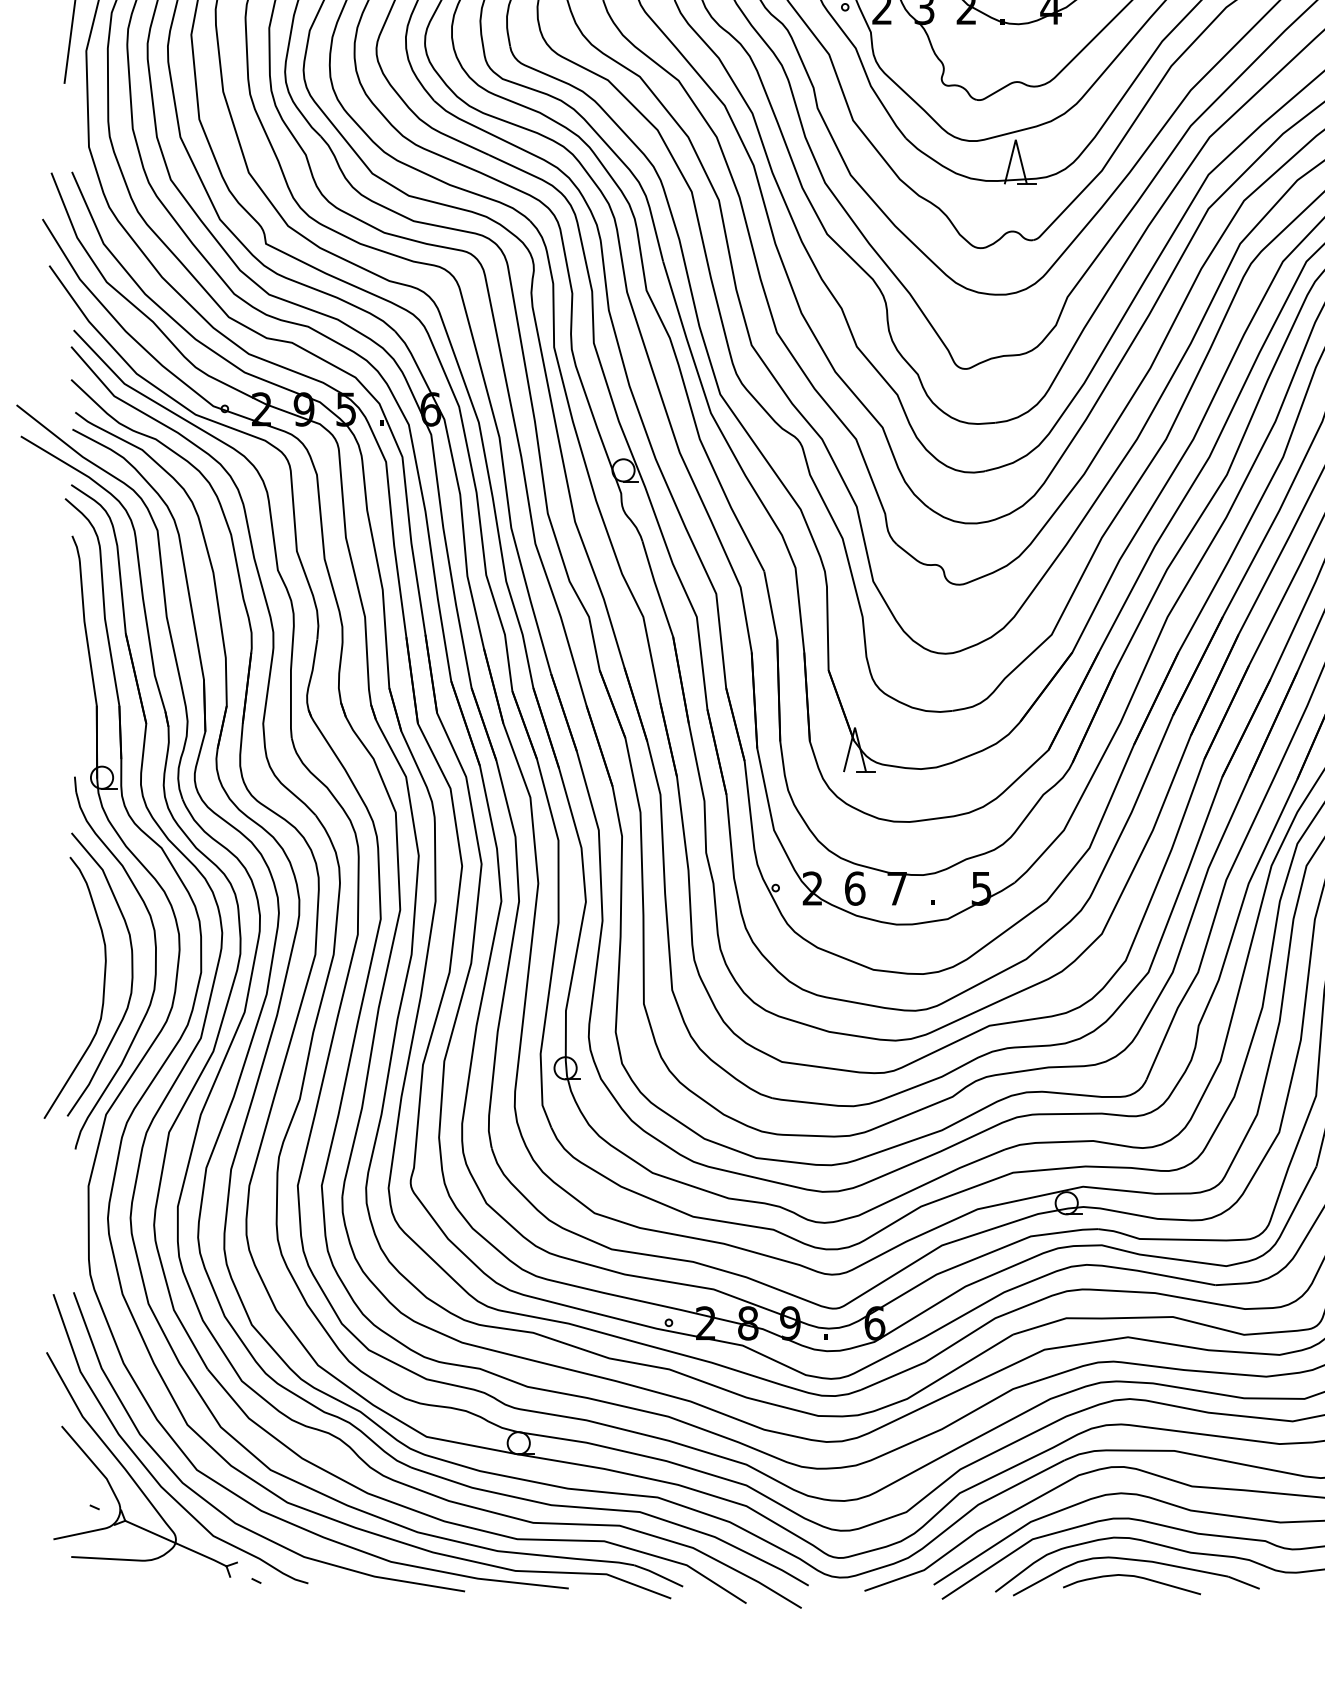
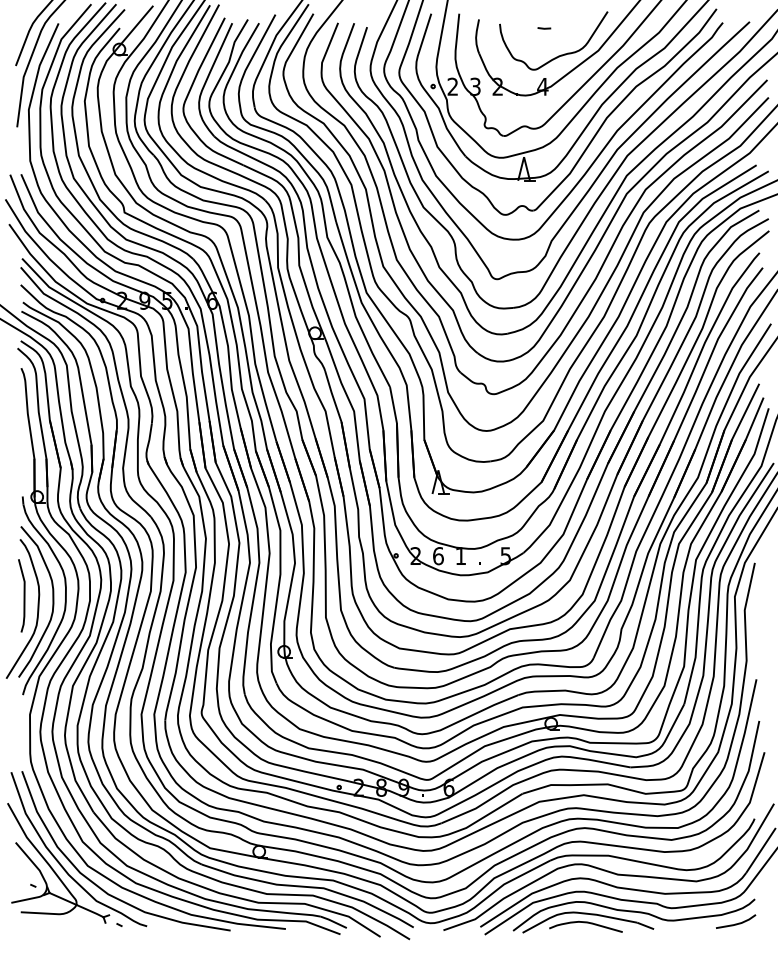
text: (896, 887) -> (460, 555), 7 -> 1
line: (76, 962) -> (23, 595), added

